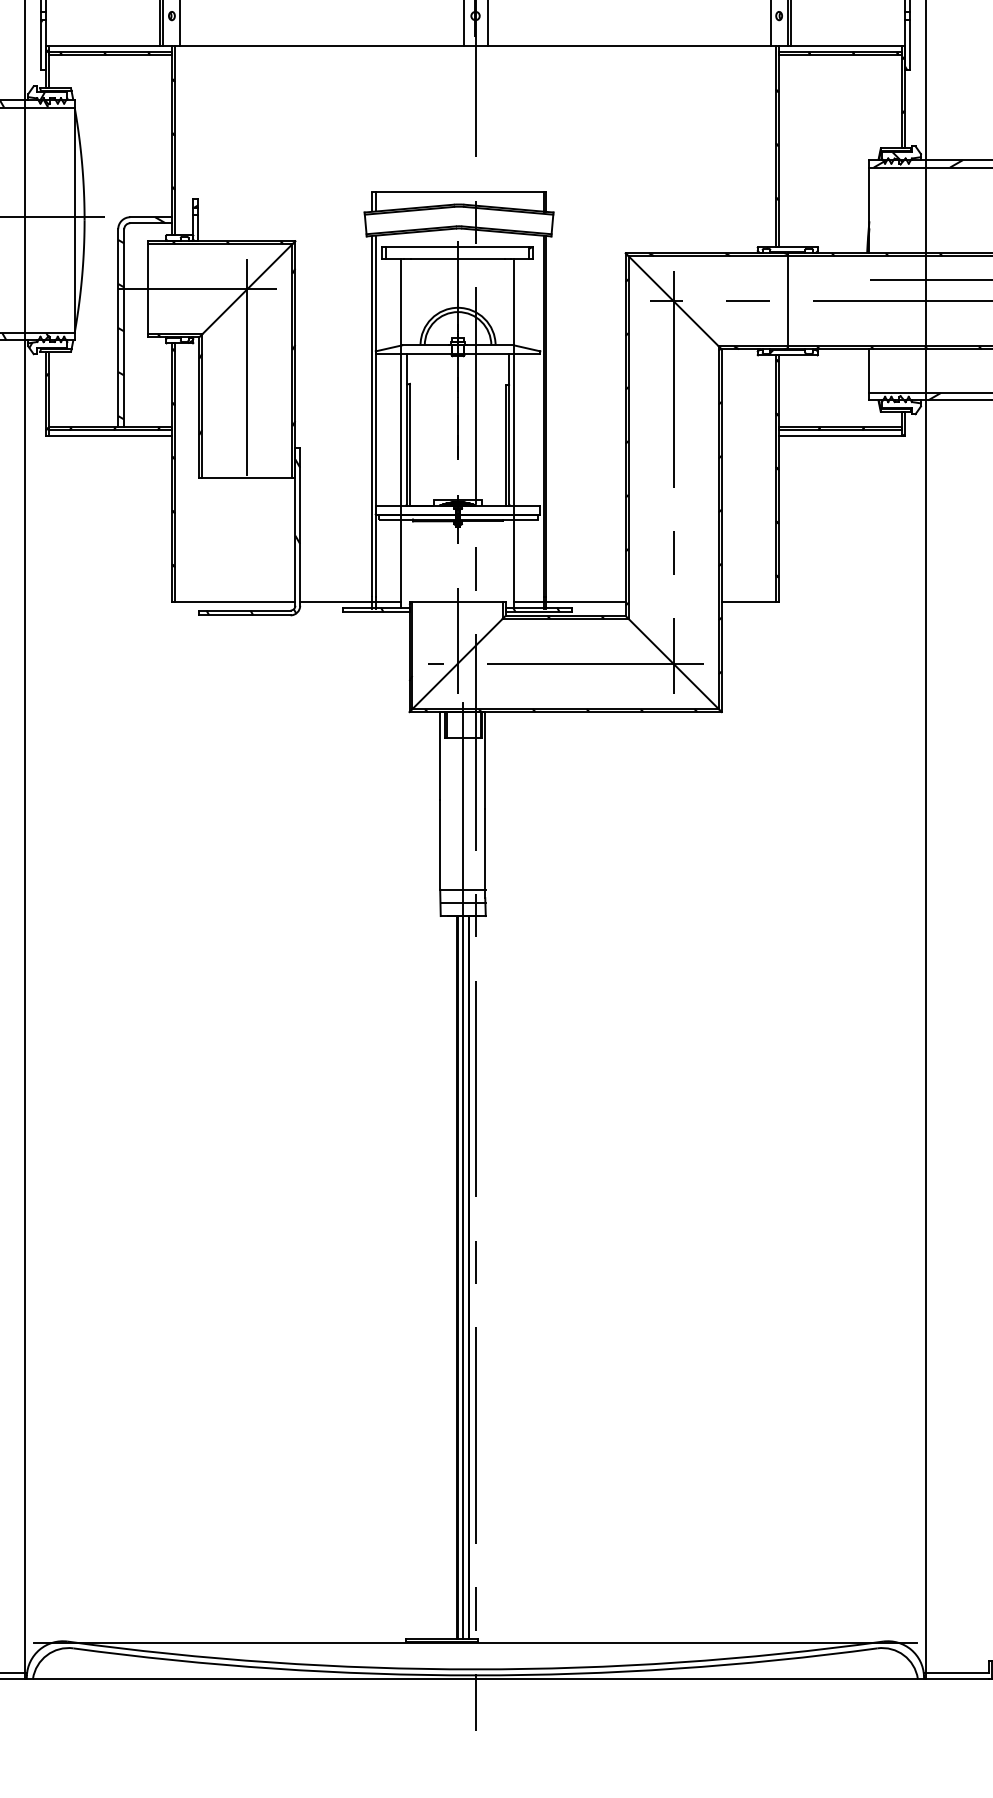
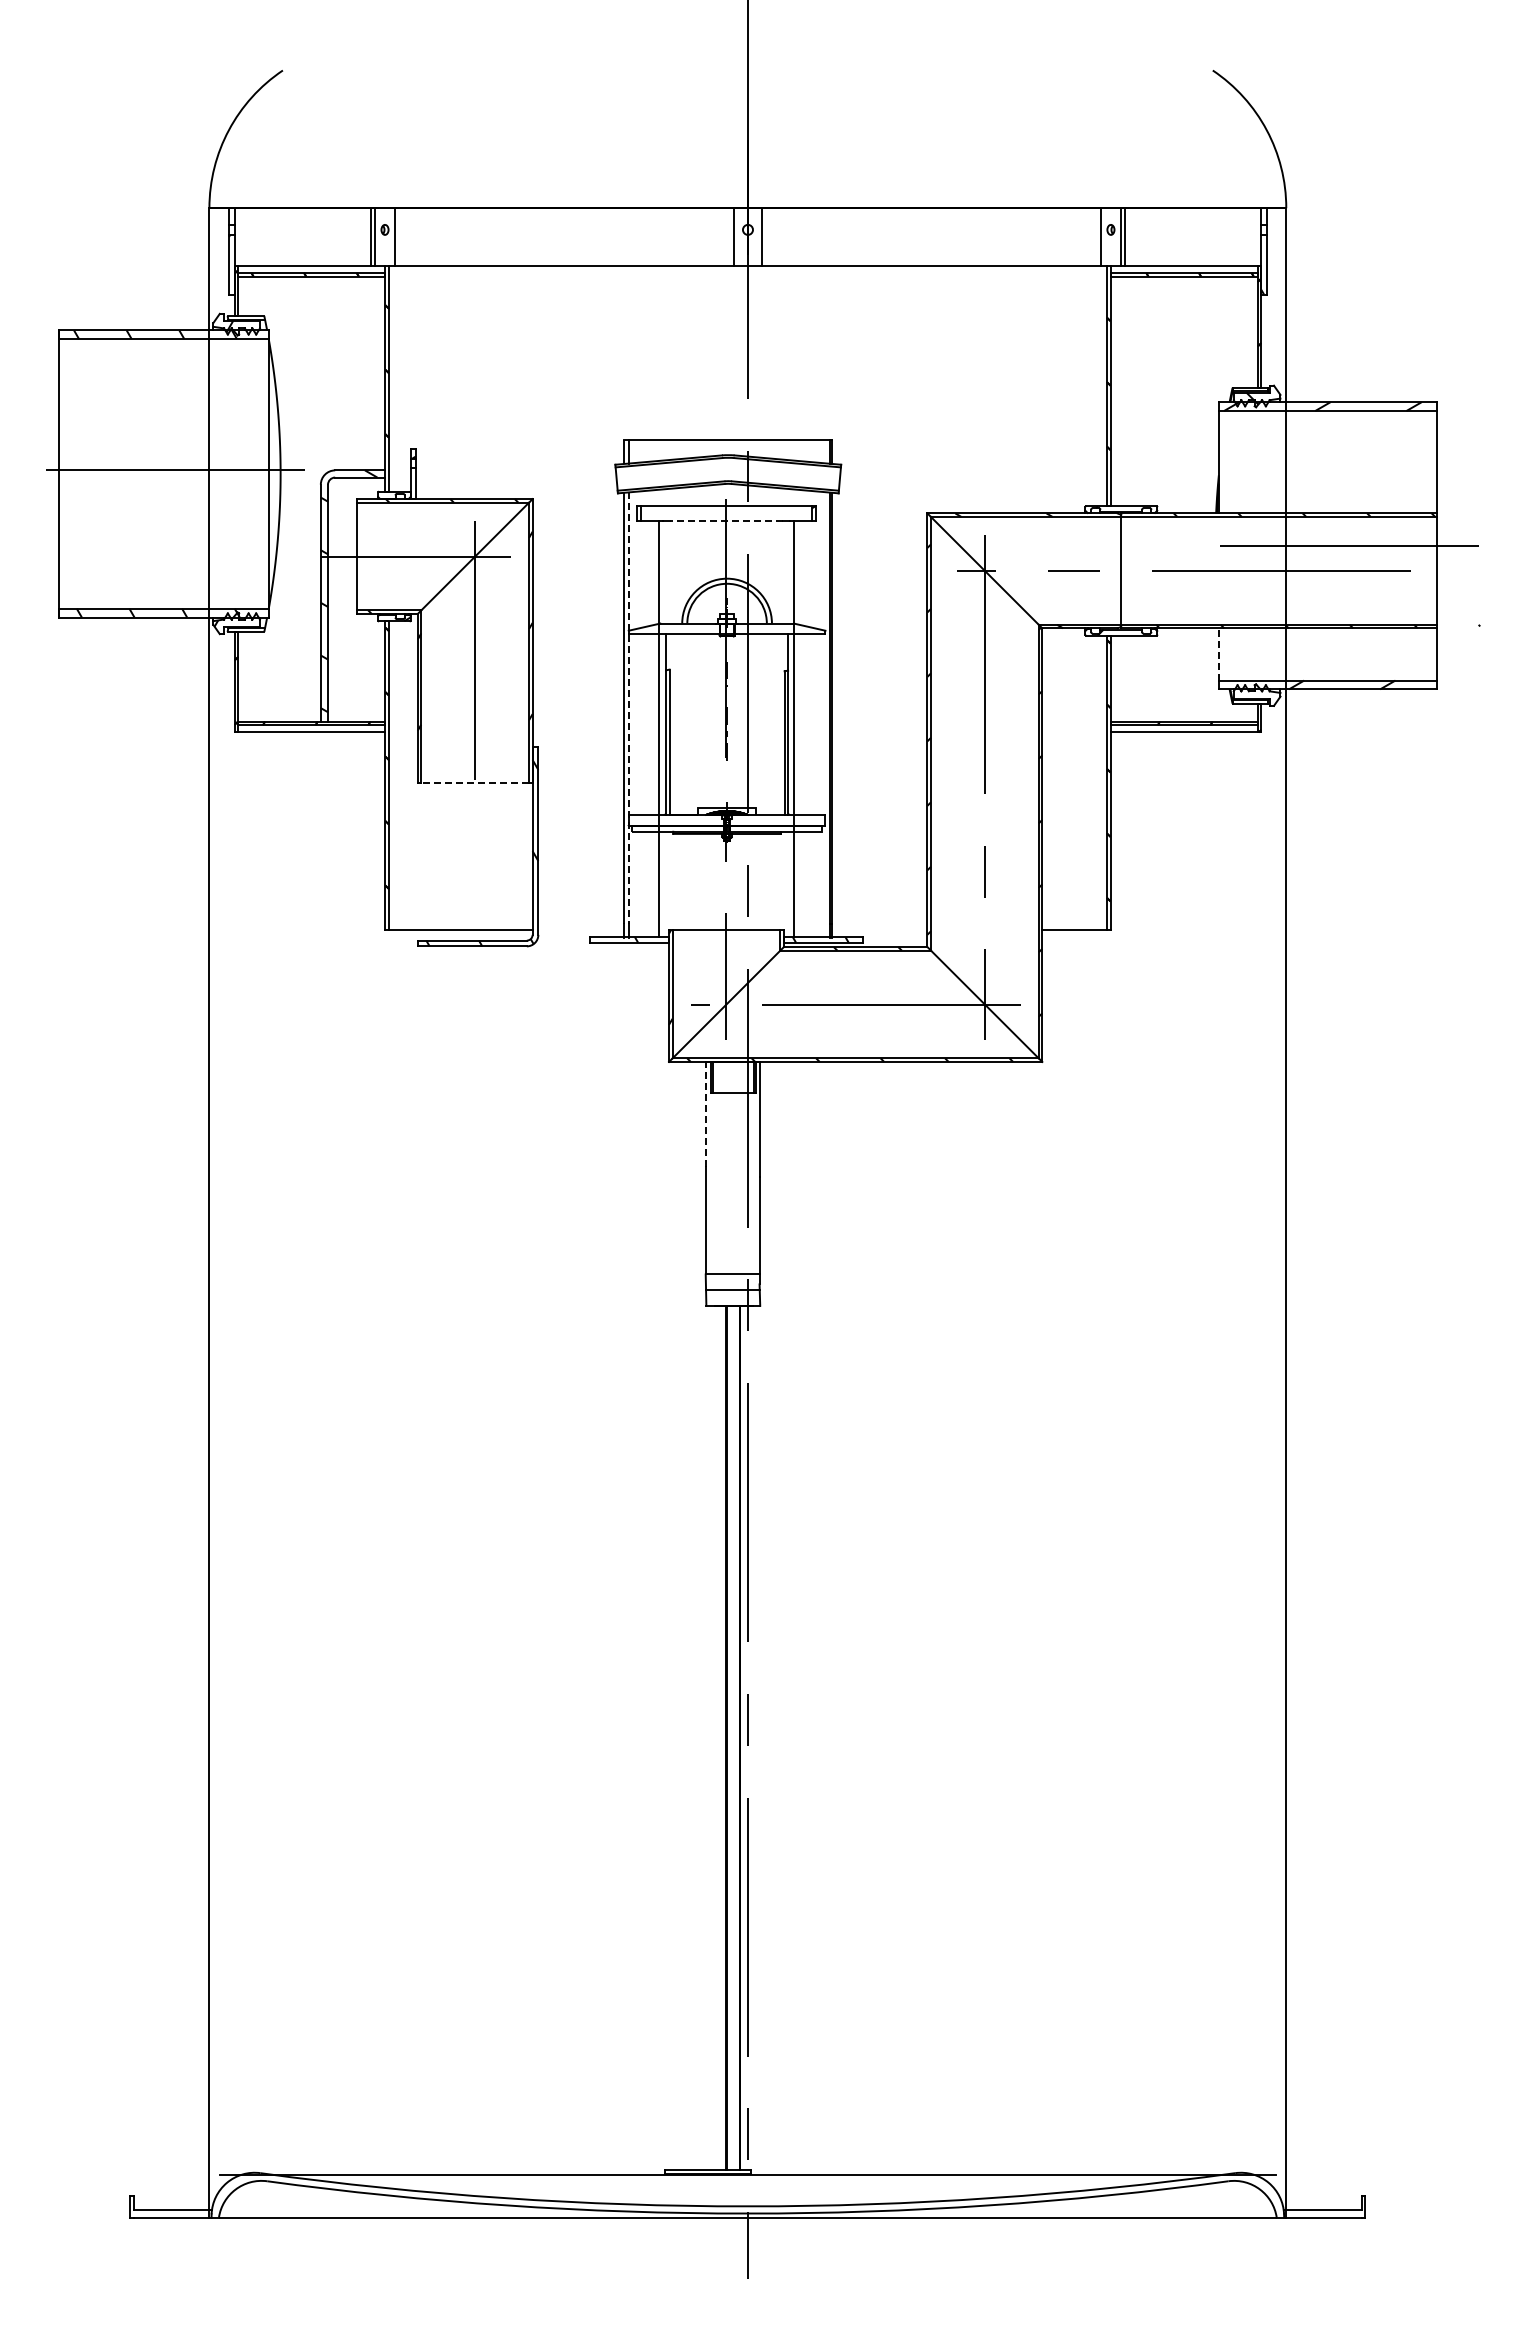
line: (456, 259) -> (725, 520), solid -> dashed
line: (869, 370) -> (1218, 653), solid -> dashed
line: (376, 416) -> (629, 708), solid -> dashed
line: (247, 478) -> (475, 782), solid -> dashed
line: (350, 601) -> (598, 929), removed
line: (569, 601) -> (860, 929), removed
line: (440, 756) -> (705, 1114), solid -> dashed
line: (462, 1170) -> (732, 1610), removed

